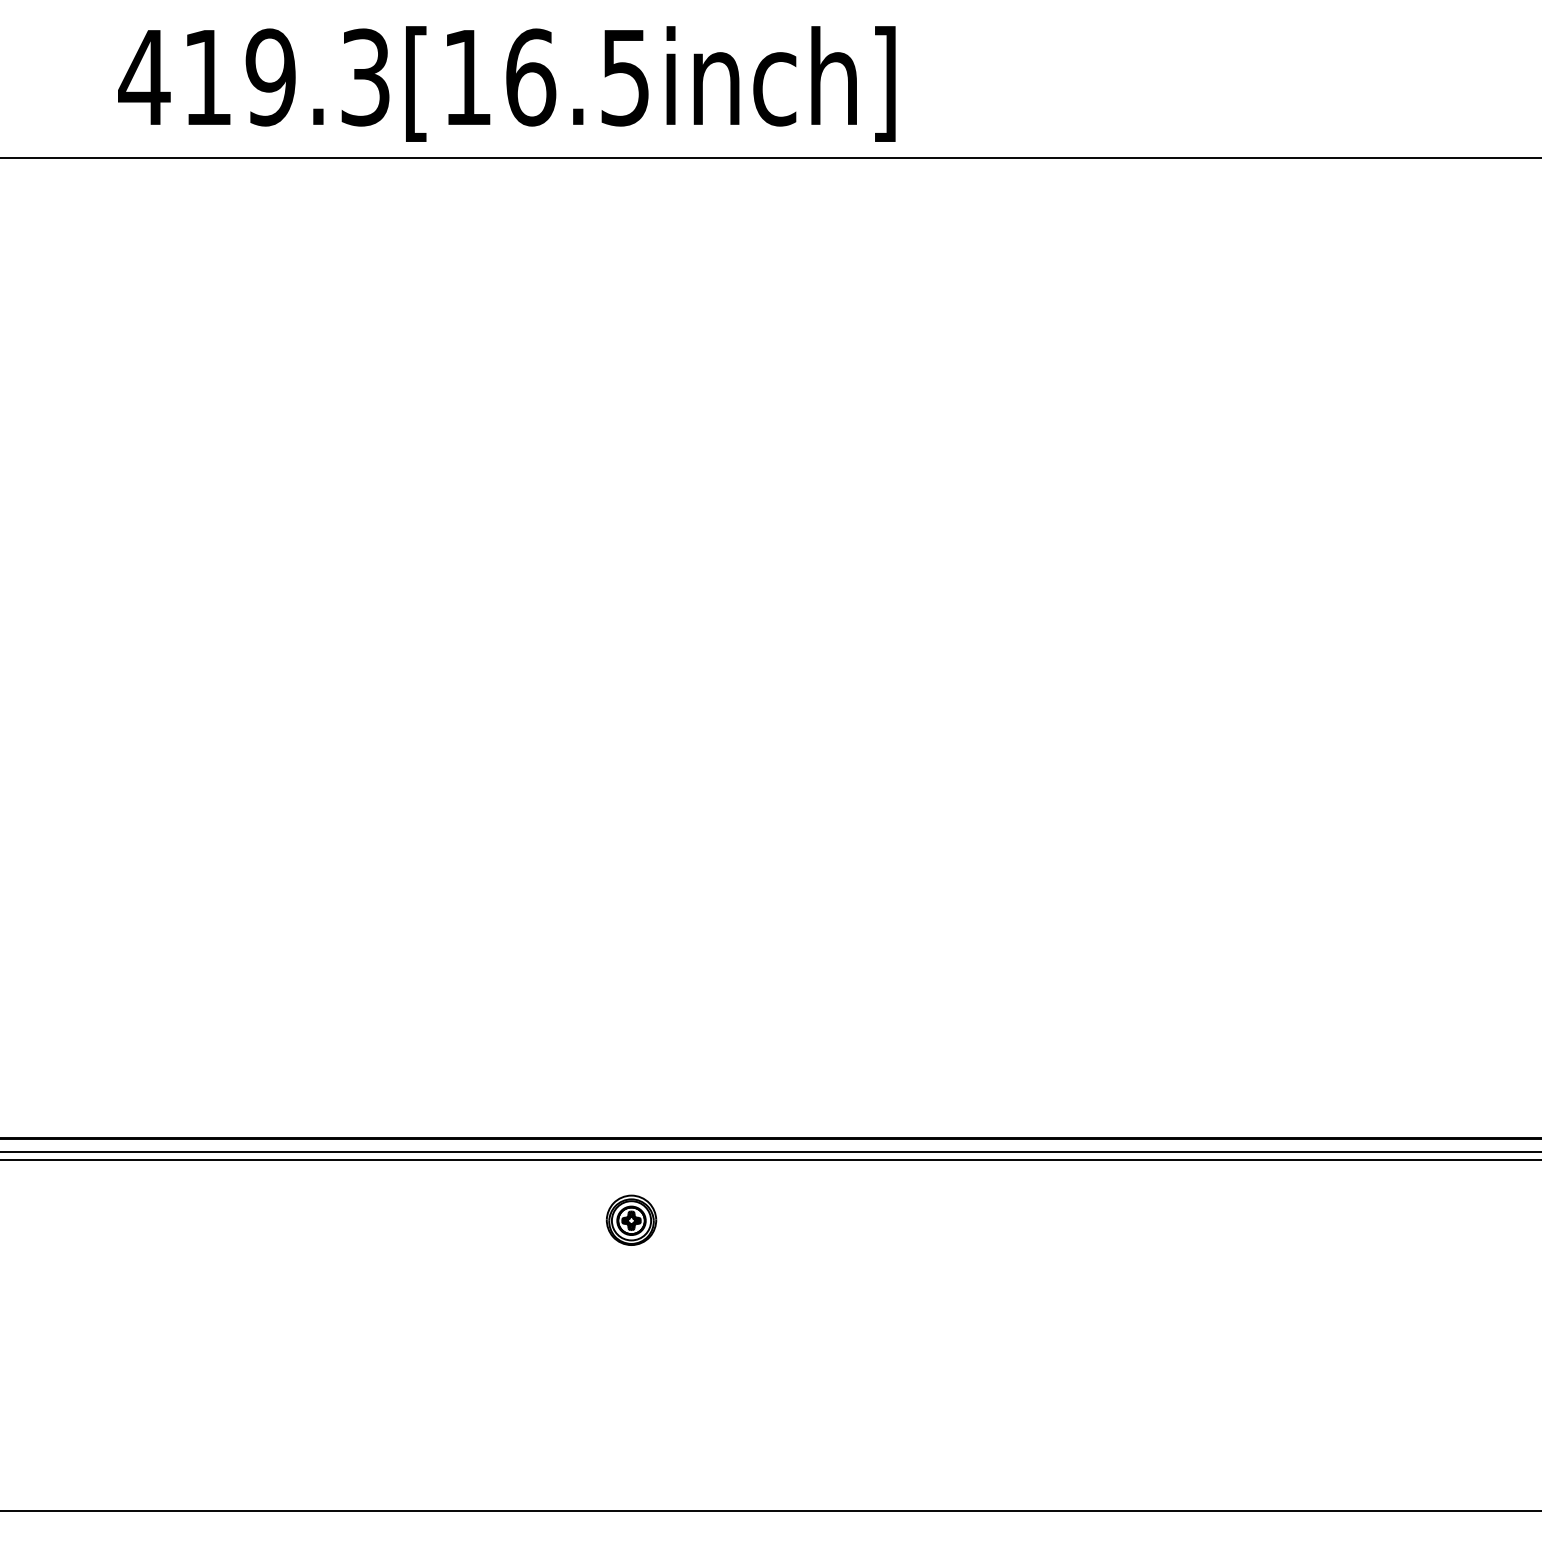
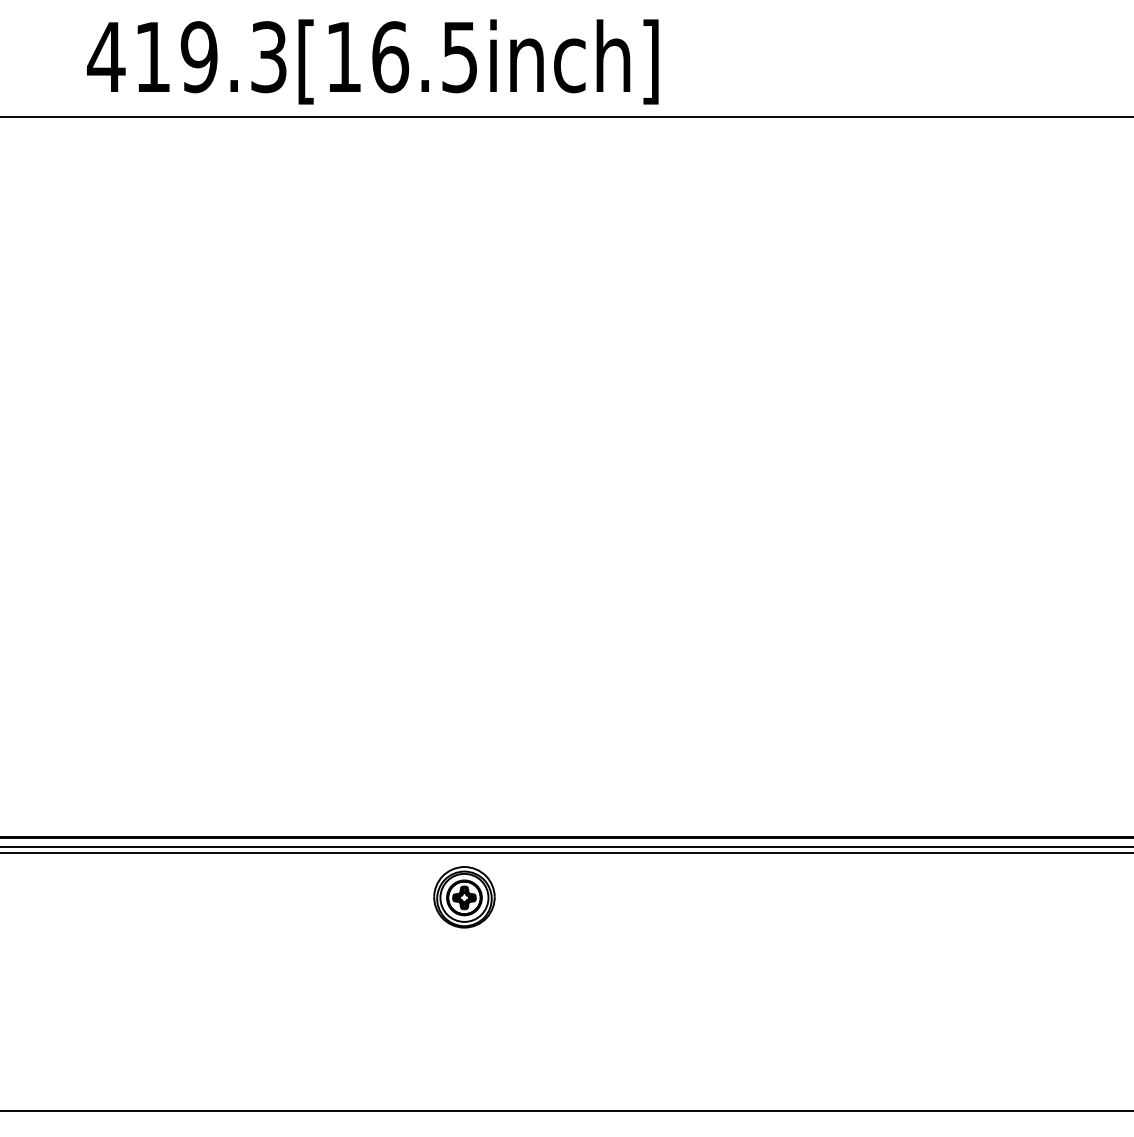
part: (631, 1220) -> (464, 897), size x1.67

